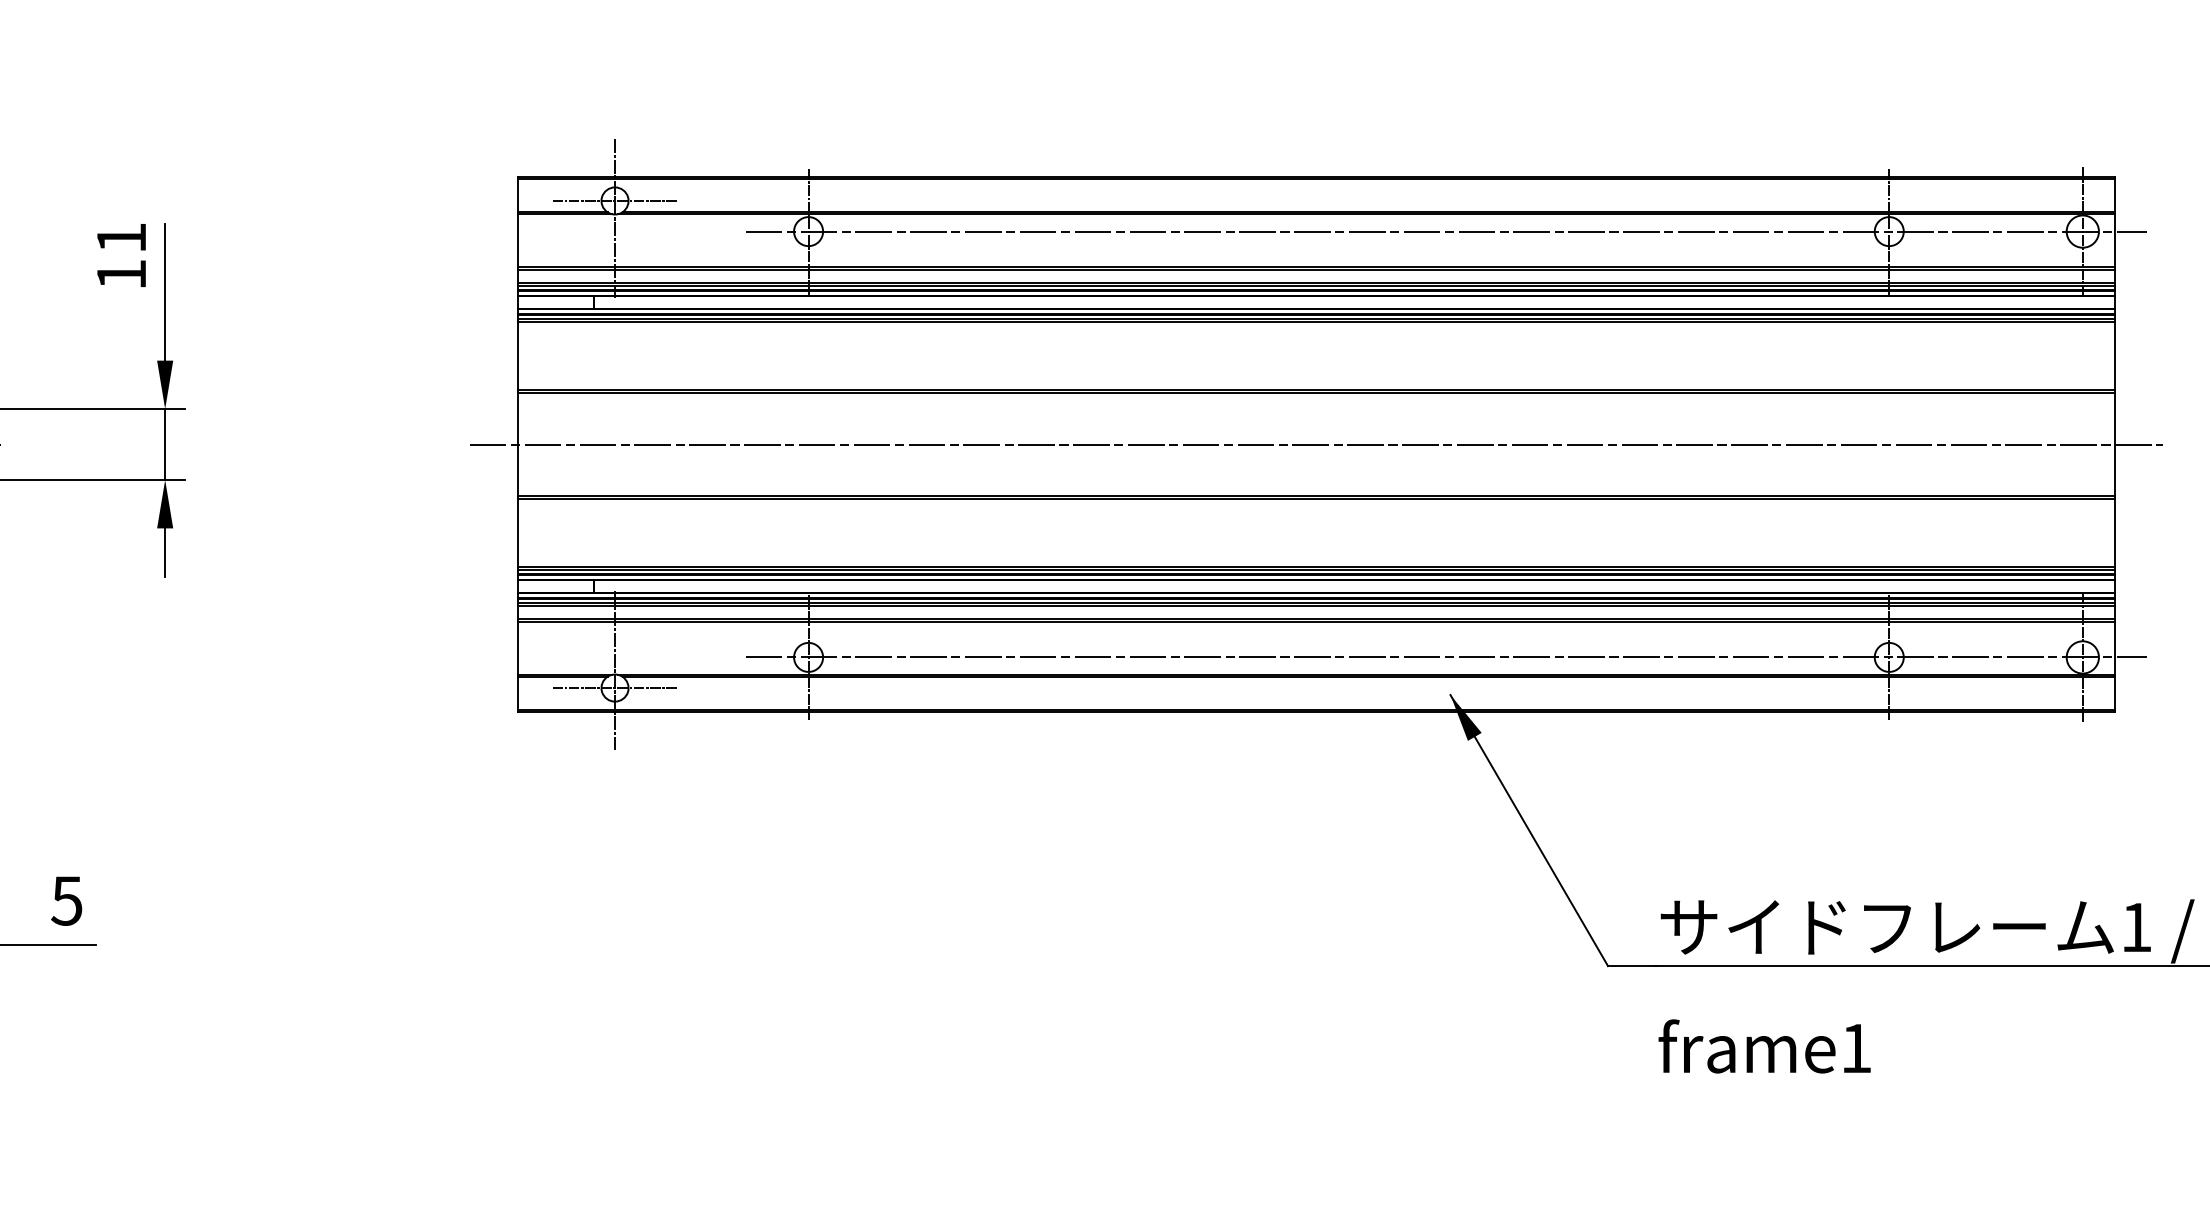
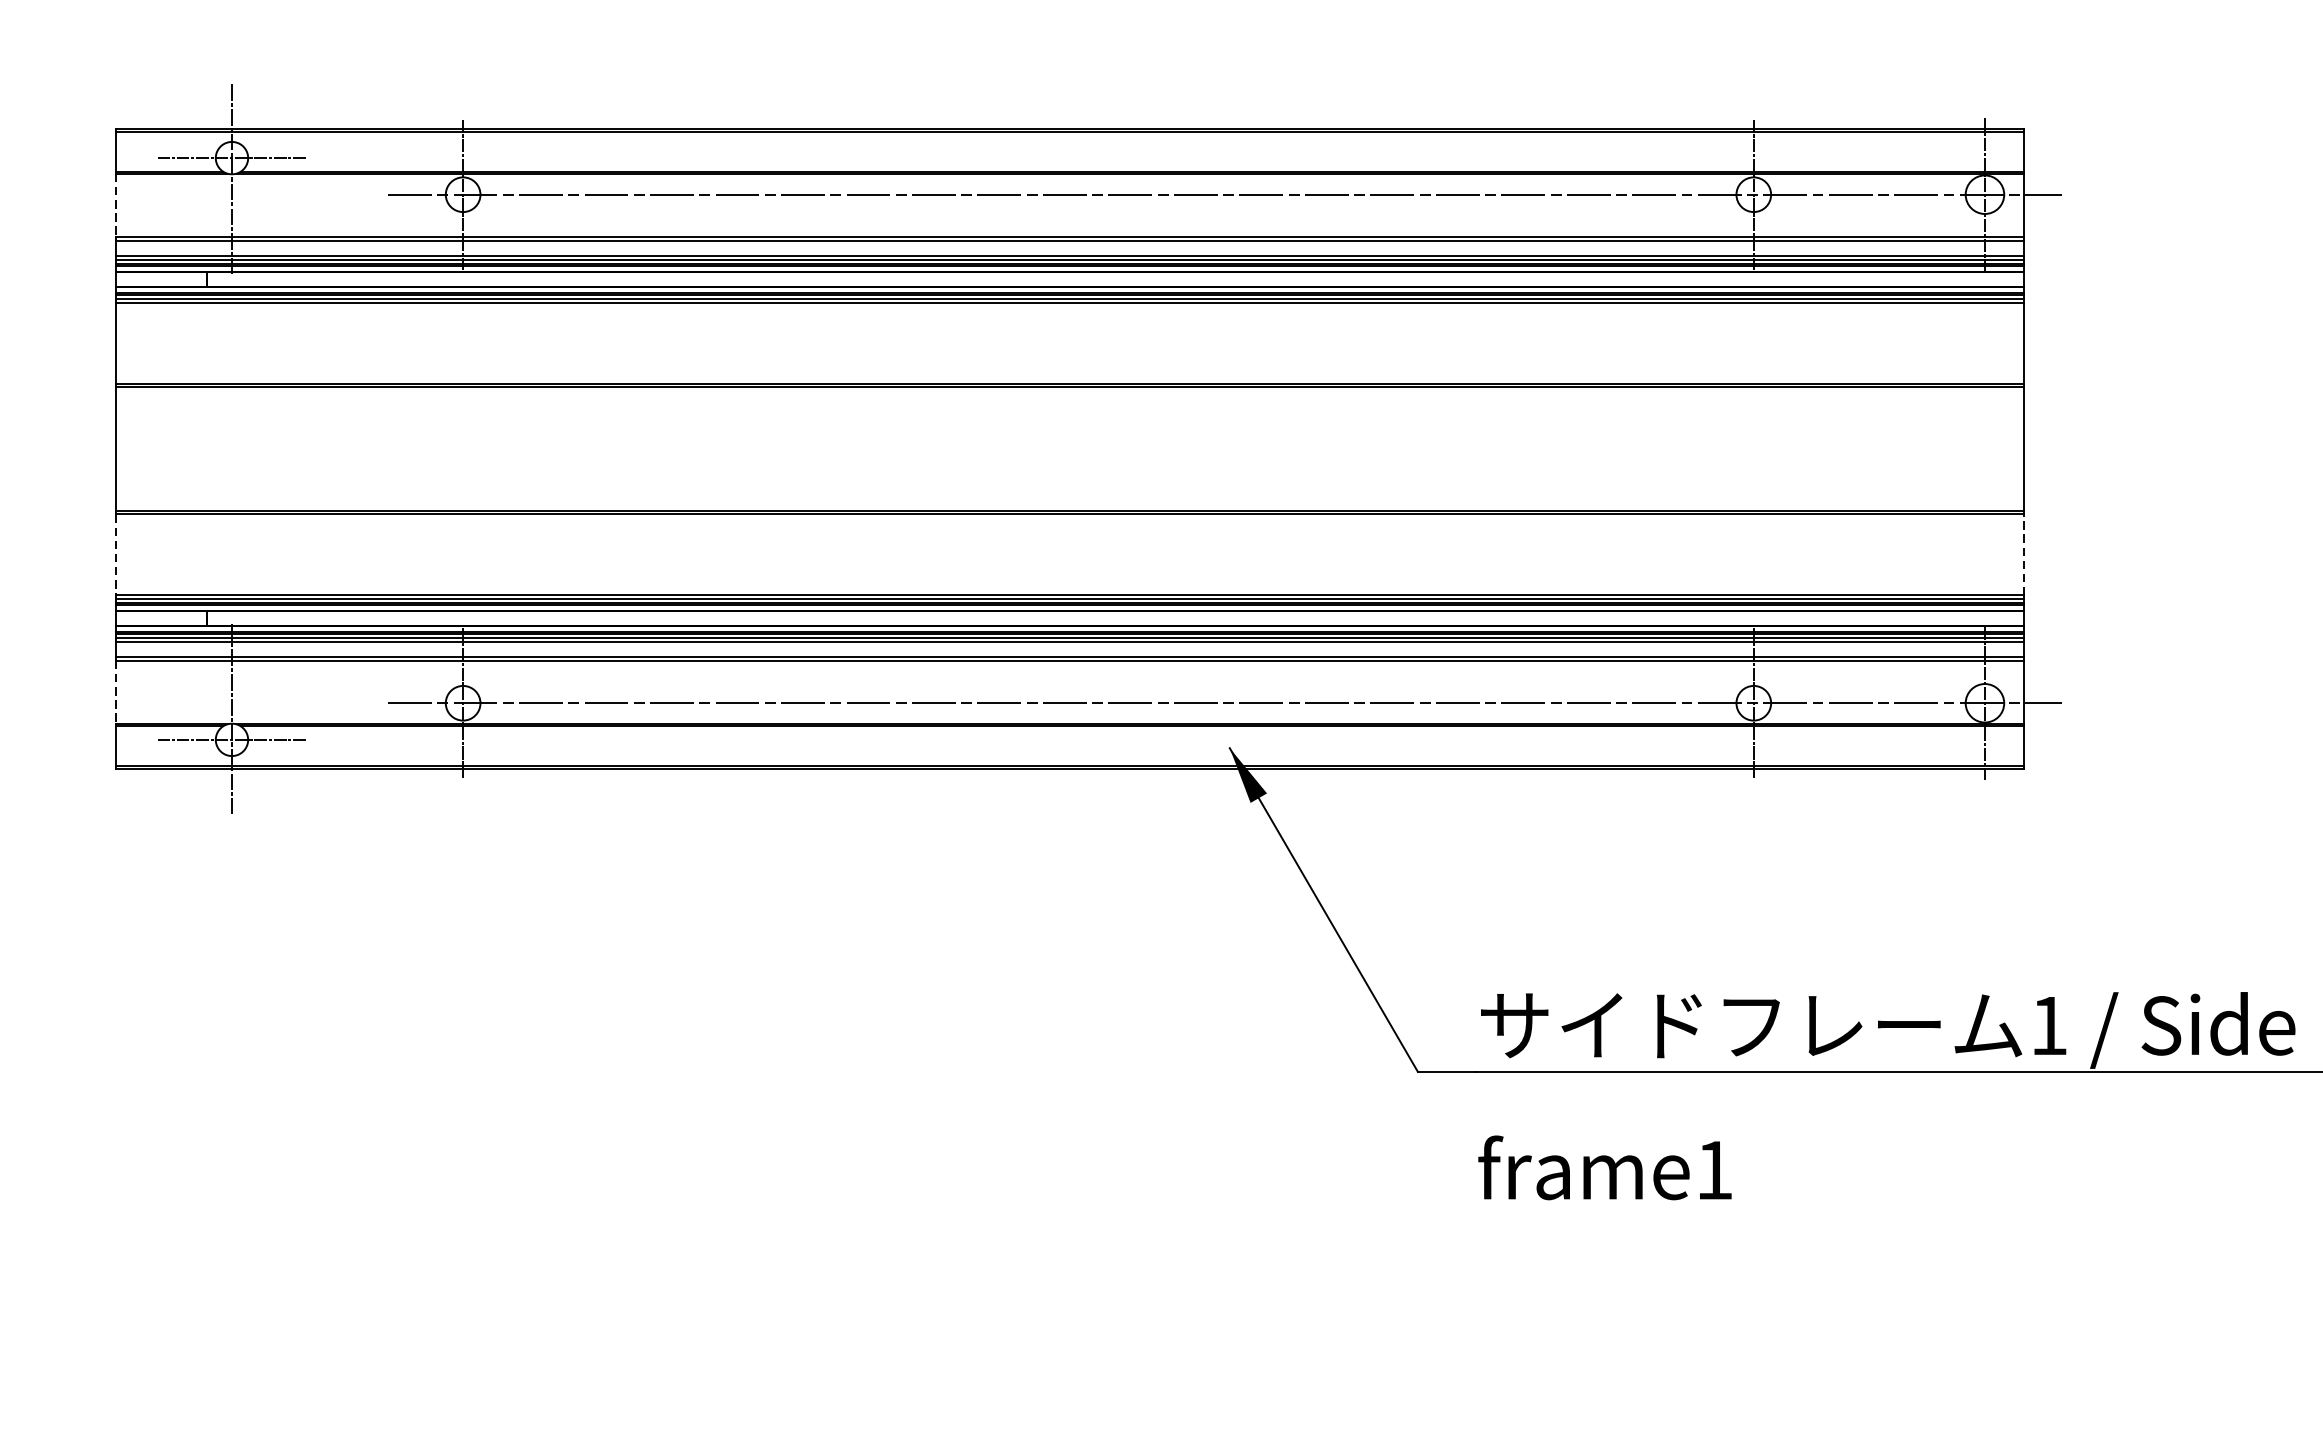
line: (518, 241) -> (116, 206), solid -> dashed
line: (1316, 444) -> (1069, 448), removed
line: (518, 533) -> (116, 555), solid -> dashed
line: (2115, 533) -> (2023, 555), solid -> dashed
line: (518, 648) -> (116, 692), solid -> dashed

